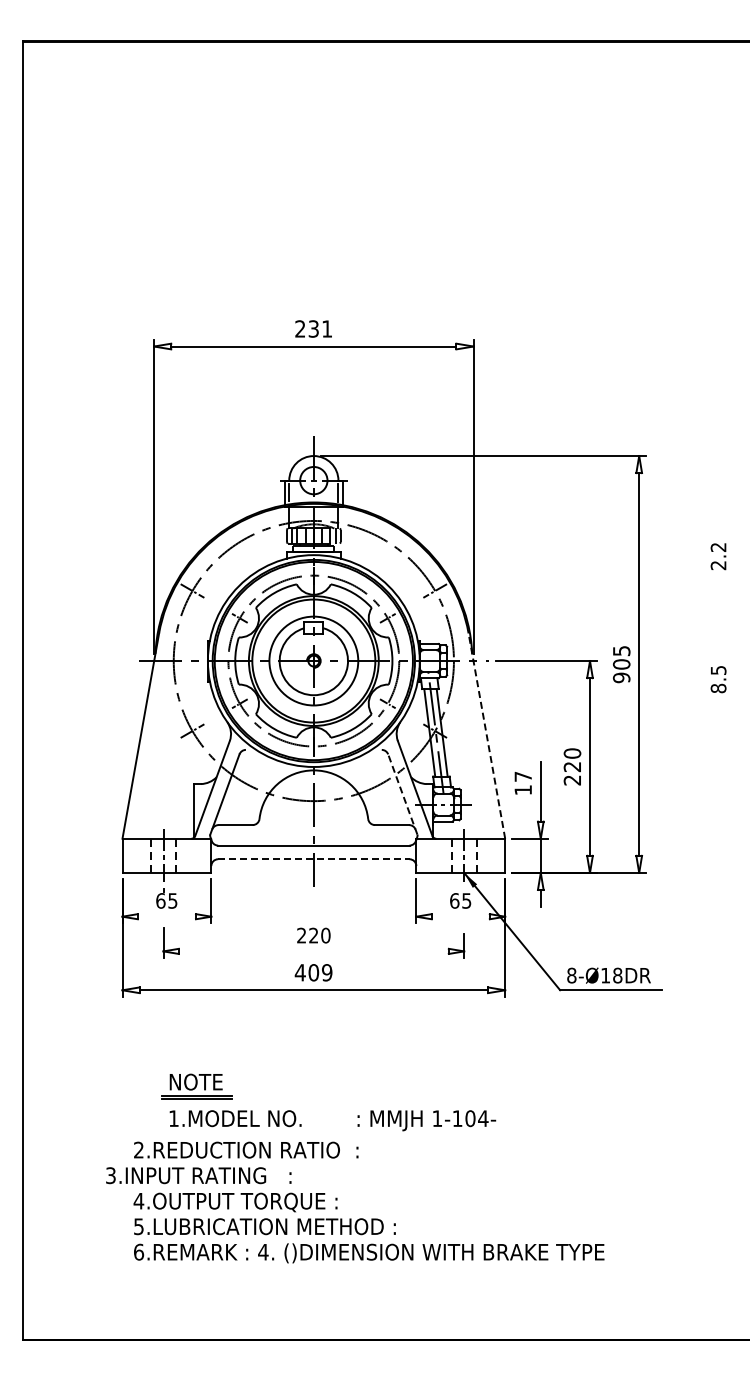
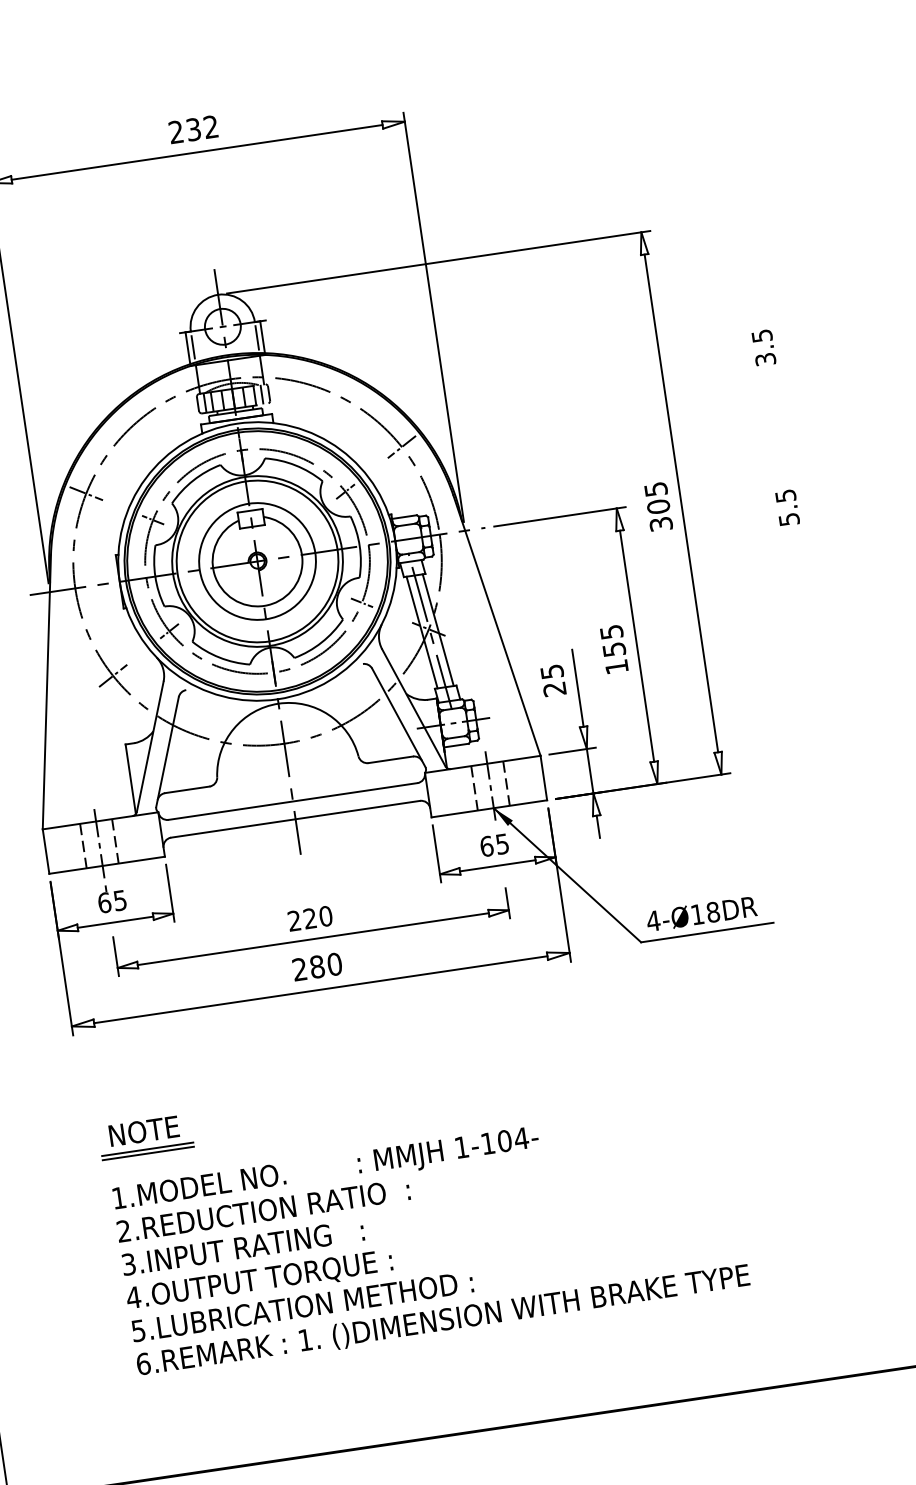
text: (326, 328) -> (210, 126), 231 -> 232
text: (718, 556) -> (763, 347), 2.2 -> 3.5
text: (621, 677) -> (660, 523), 905 -> 305
text: (718, 688) -> (789, 519), 8.5 -> 5.5
line: (486, 735) -> (496, 625), dashed -> solid
text: (572, 766) -> (614, 648), 220 -> 155
text: (523, 783) -> (553, 680), 17 -> 25
line: (402, 794) -> (398, 718), dashed -> solid
line: (313, 859) -> (295, 819), dashed -> solid
line: (166, 916) -> (114, 922), added
line: (460, 916) -> (497, 865), added
line: (313, 951) -> (312, 939), added
text: (313, 972) -> (316, 966), 409 -> 280
text: (571, 975) -> (653, 921), 8-Ø18DR -> 4-Ø18DR
part: (196, 1086) -> (145, 1136), moved
text: (332, 1120) -> (325, 1170), moved
text: (198, 1175) -> (242, 1247), moved
text: (263, 1252) -> (305, 1340), 4. -> 1.

